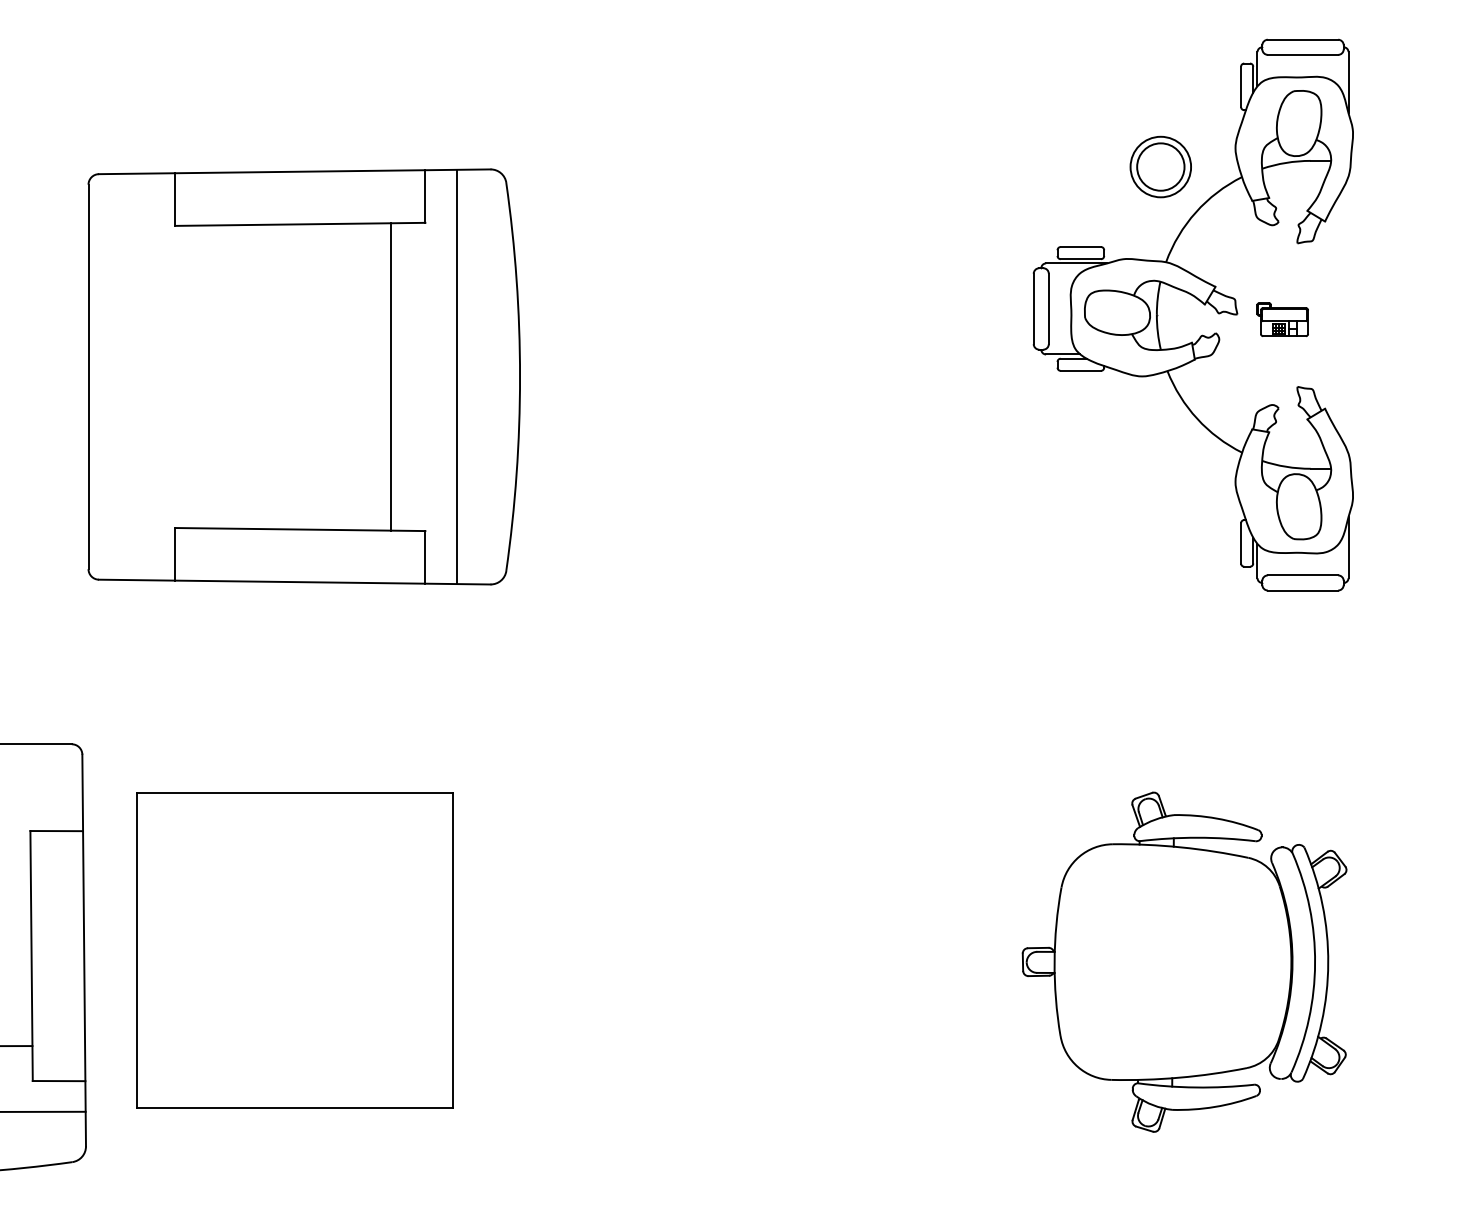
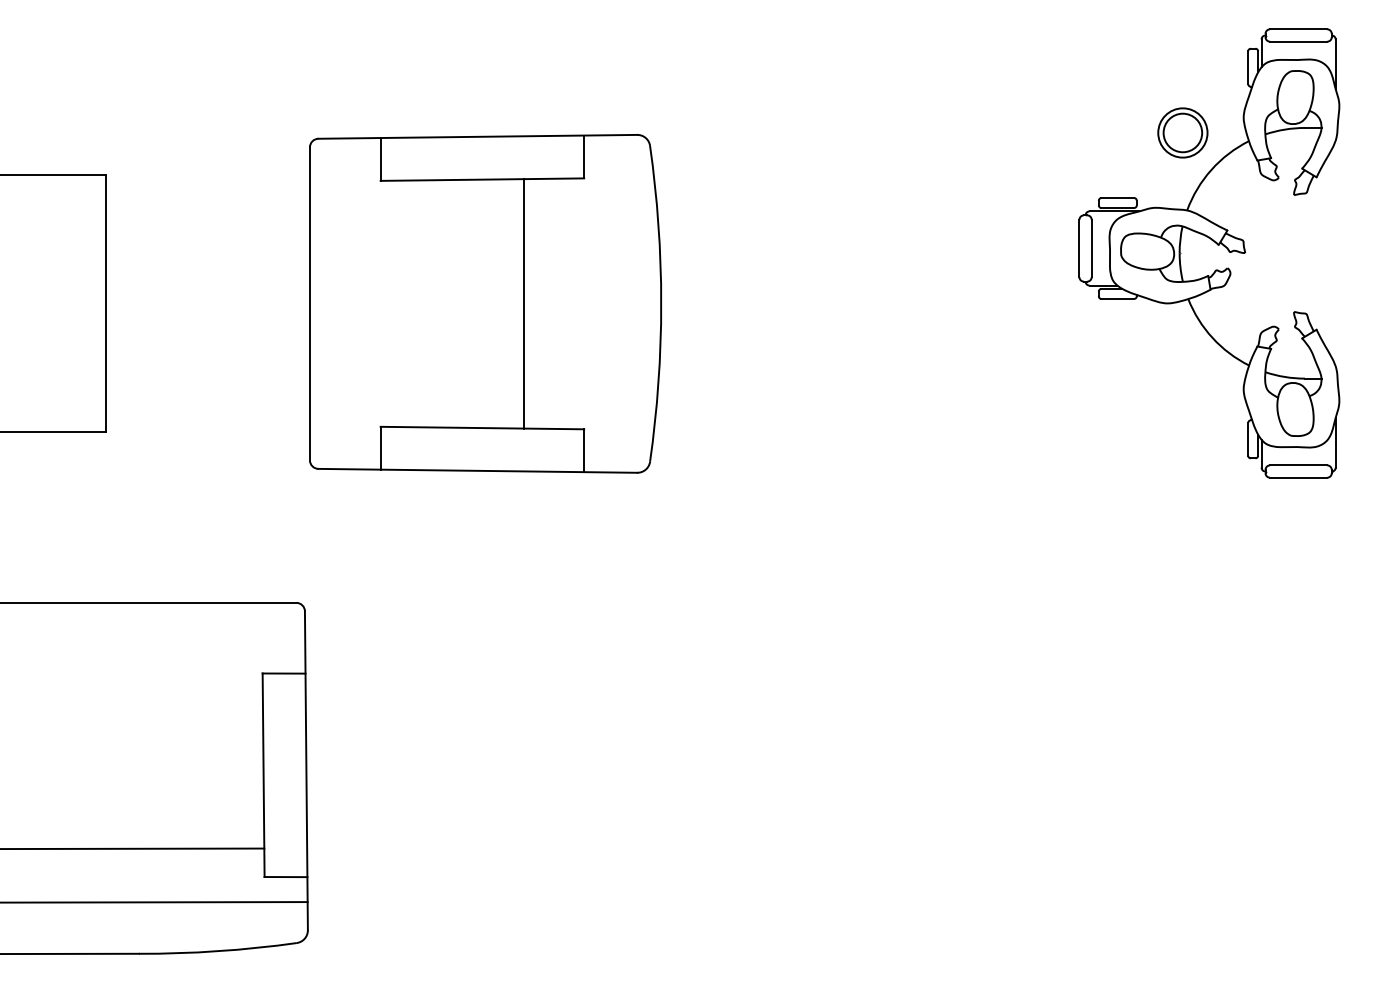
part: (1281, 318) -> (1281, 256), removed
line: (391, 376) -> (524, 303), moved
line: (456, 376) -> (609, 303), removed
part: (294, 950) -> (477, 770), removed
part: (1183, 962) -> (1201, 780), removed

